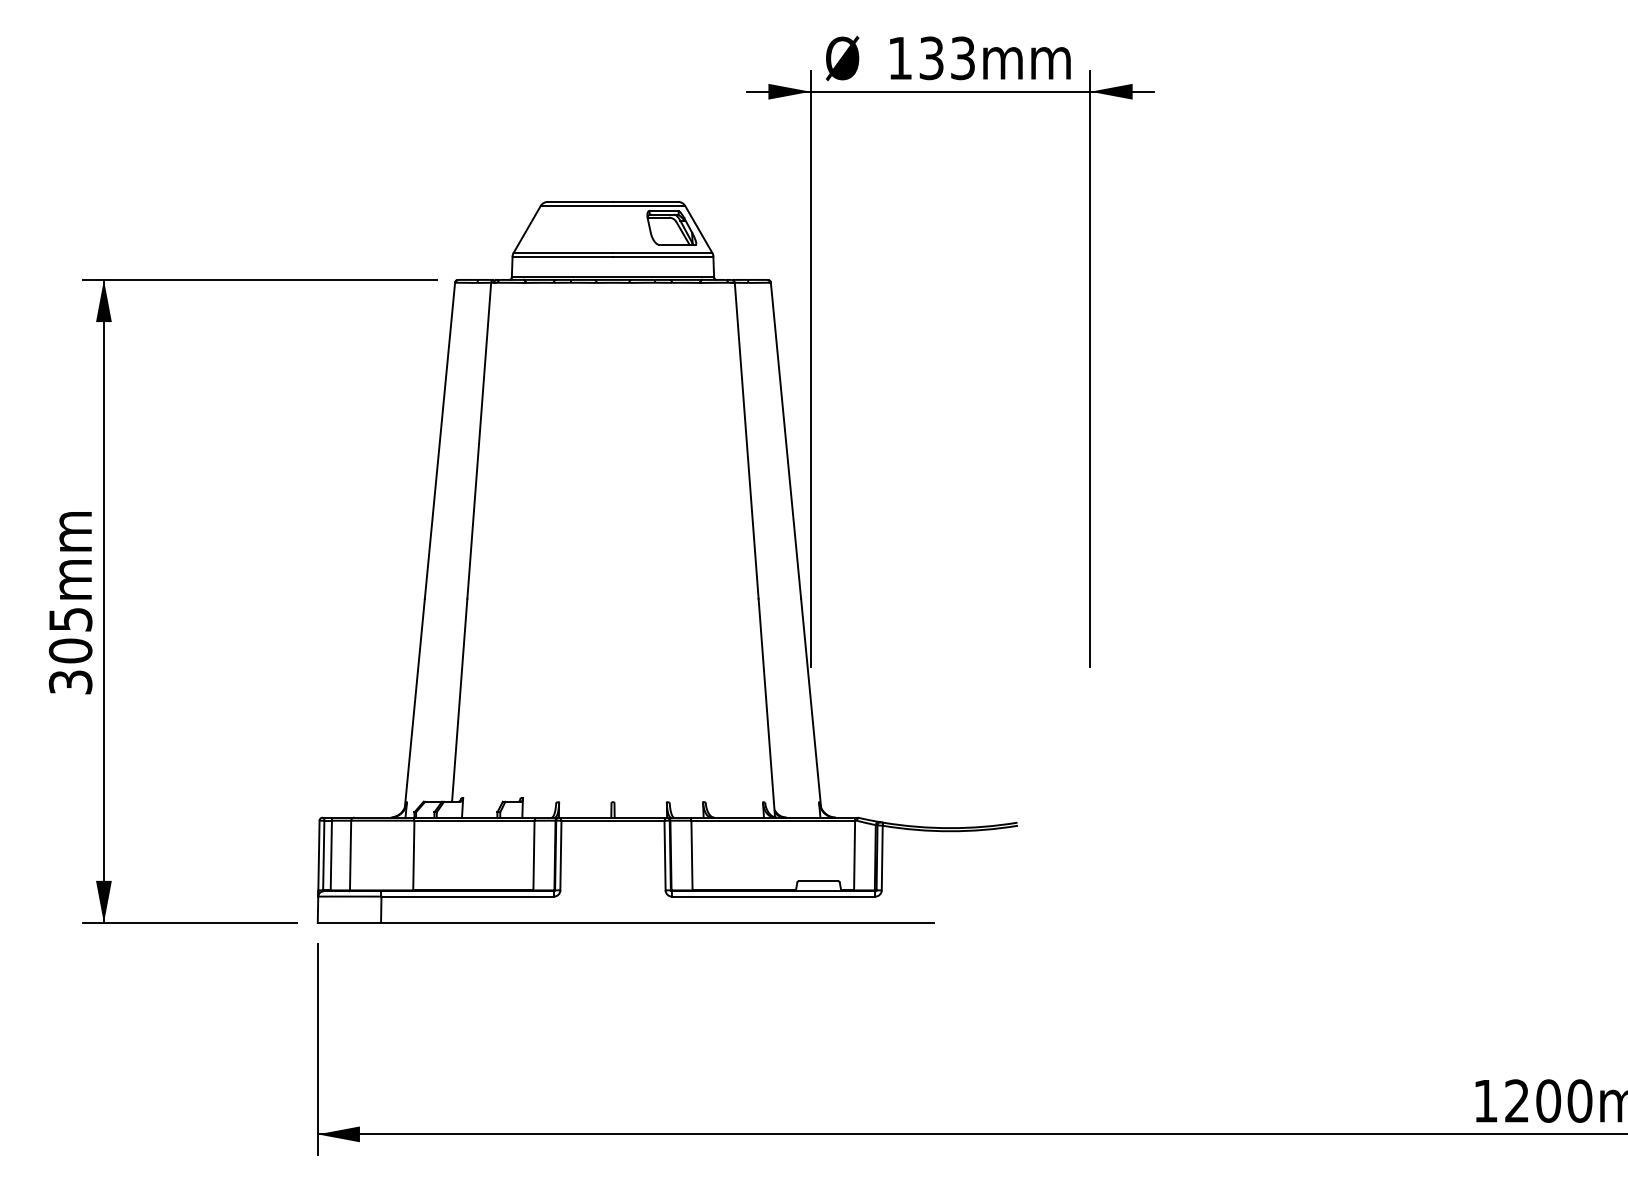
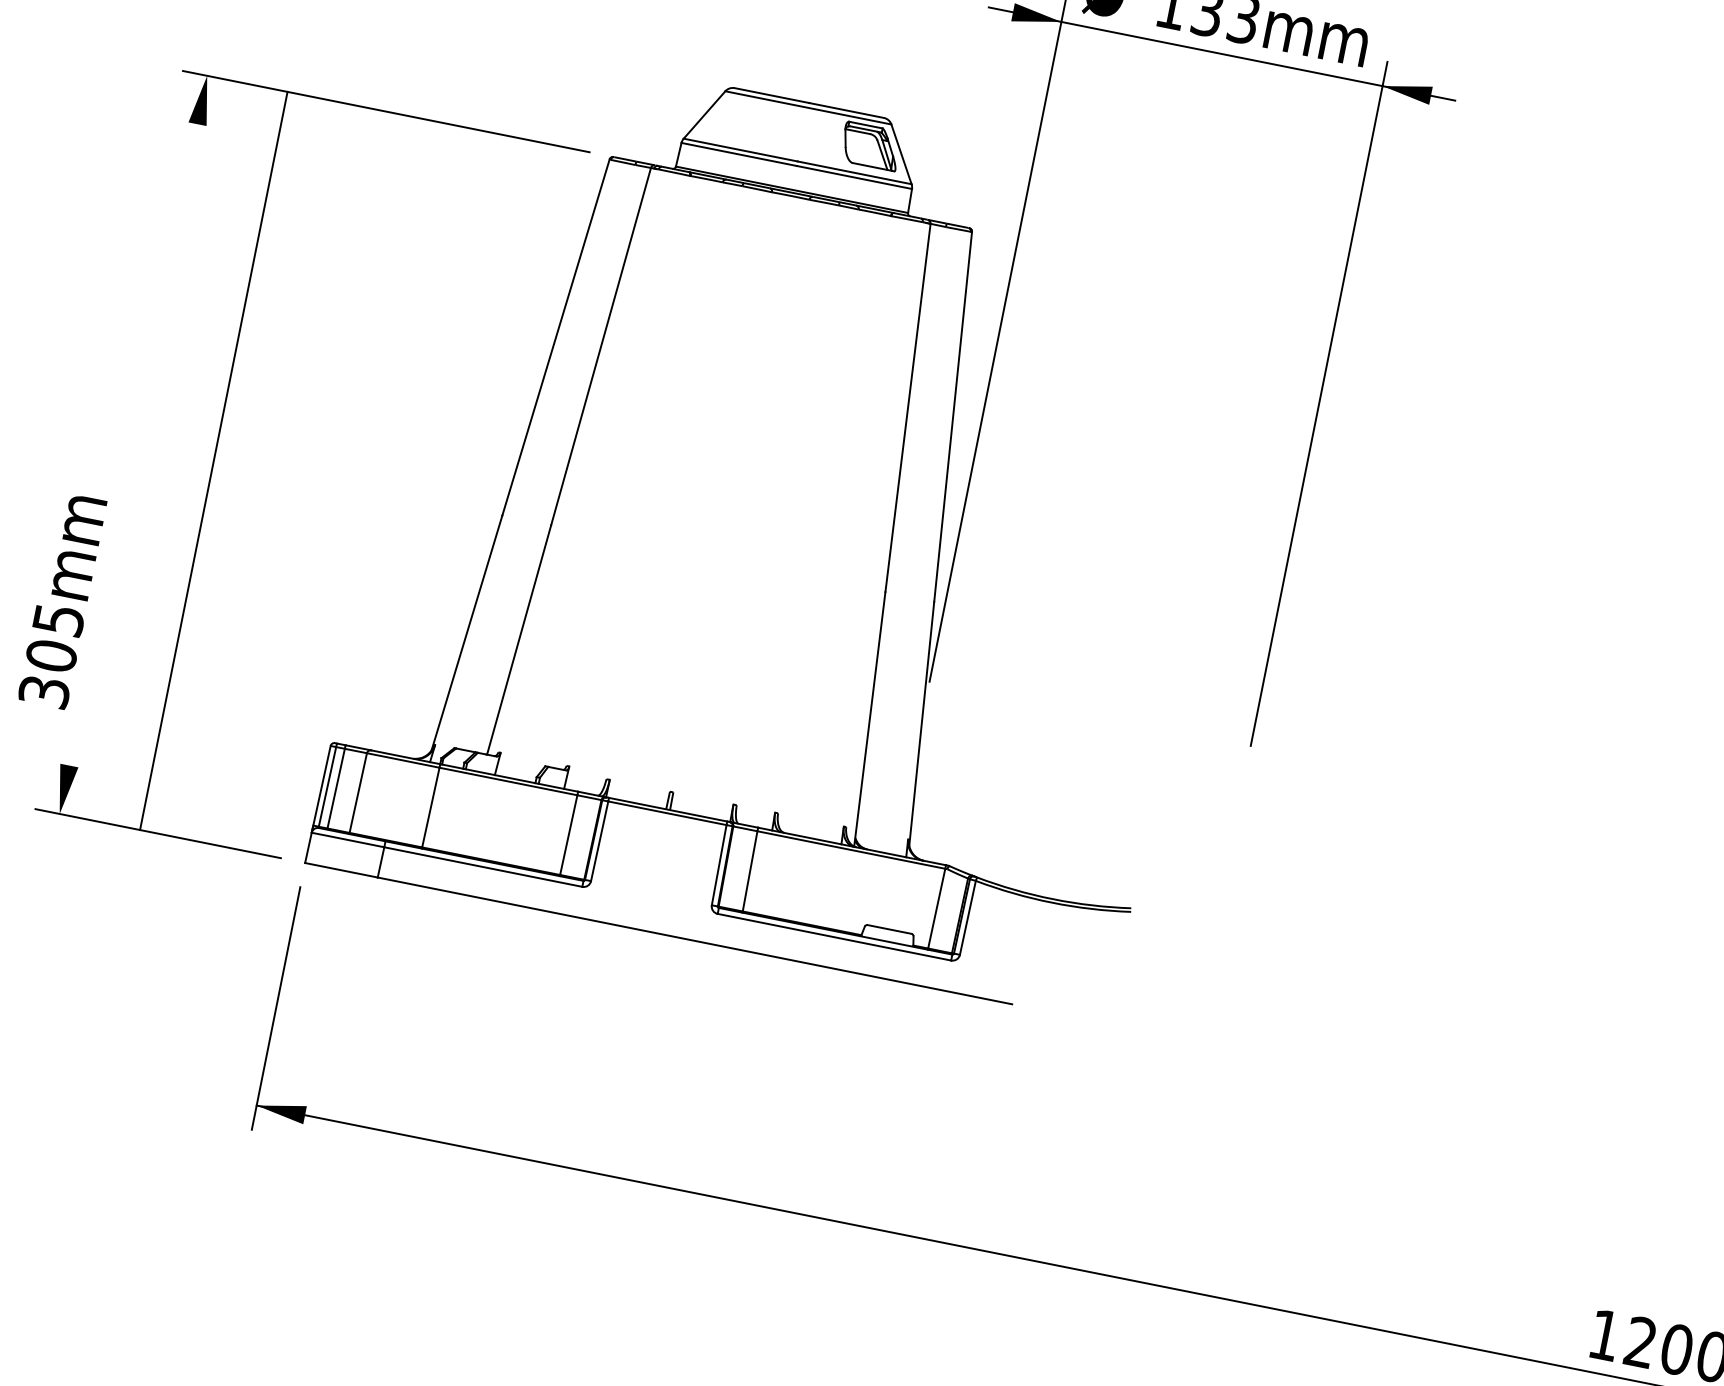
line: (103, 601) -> (213, 460), moved
text: (70, 603) -> (62, 601), moved

